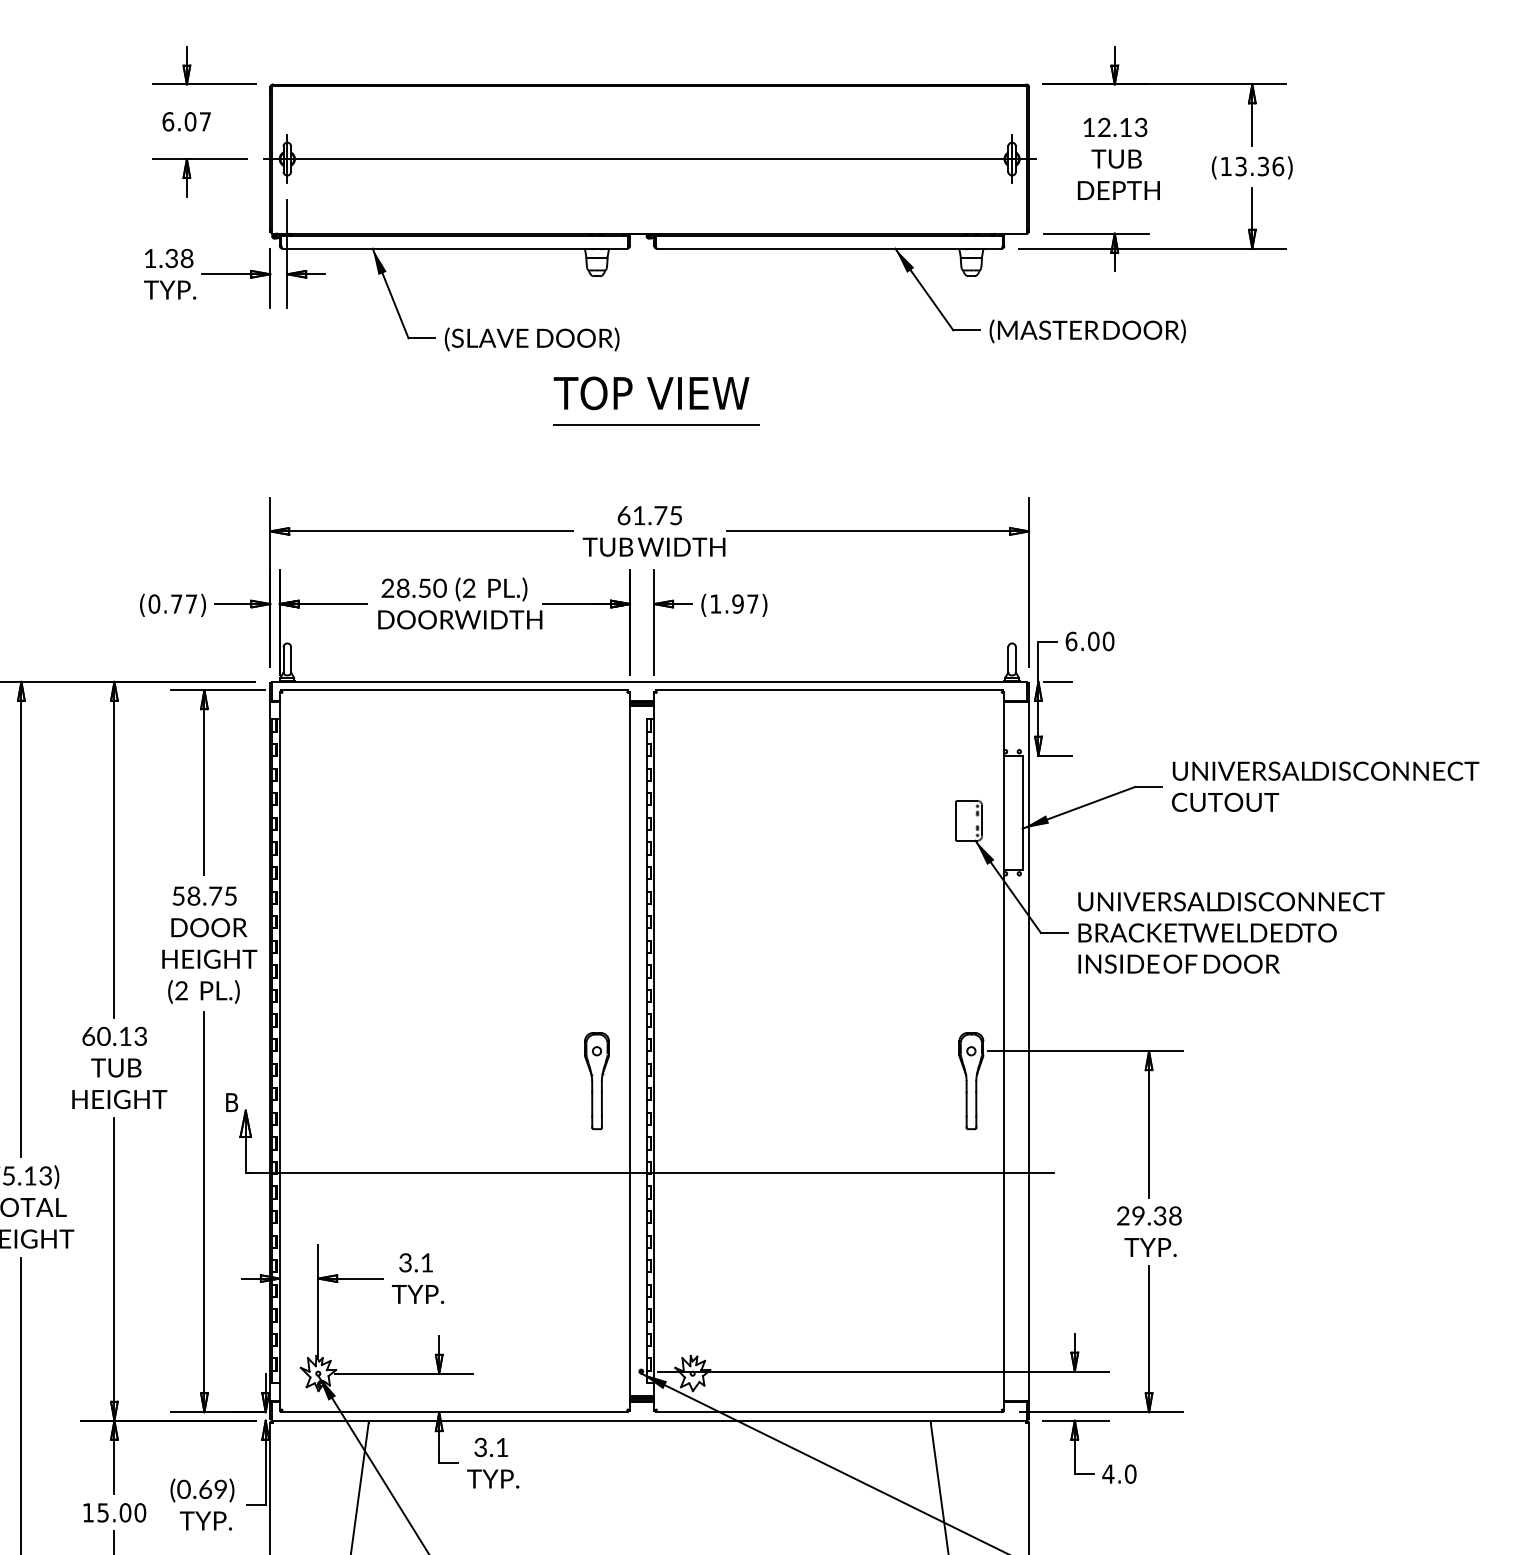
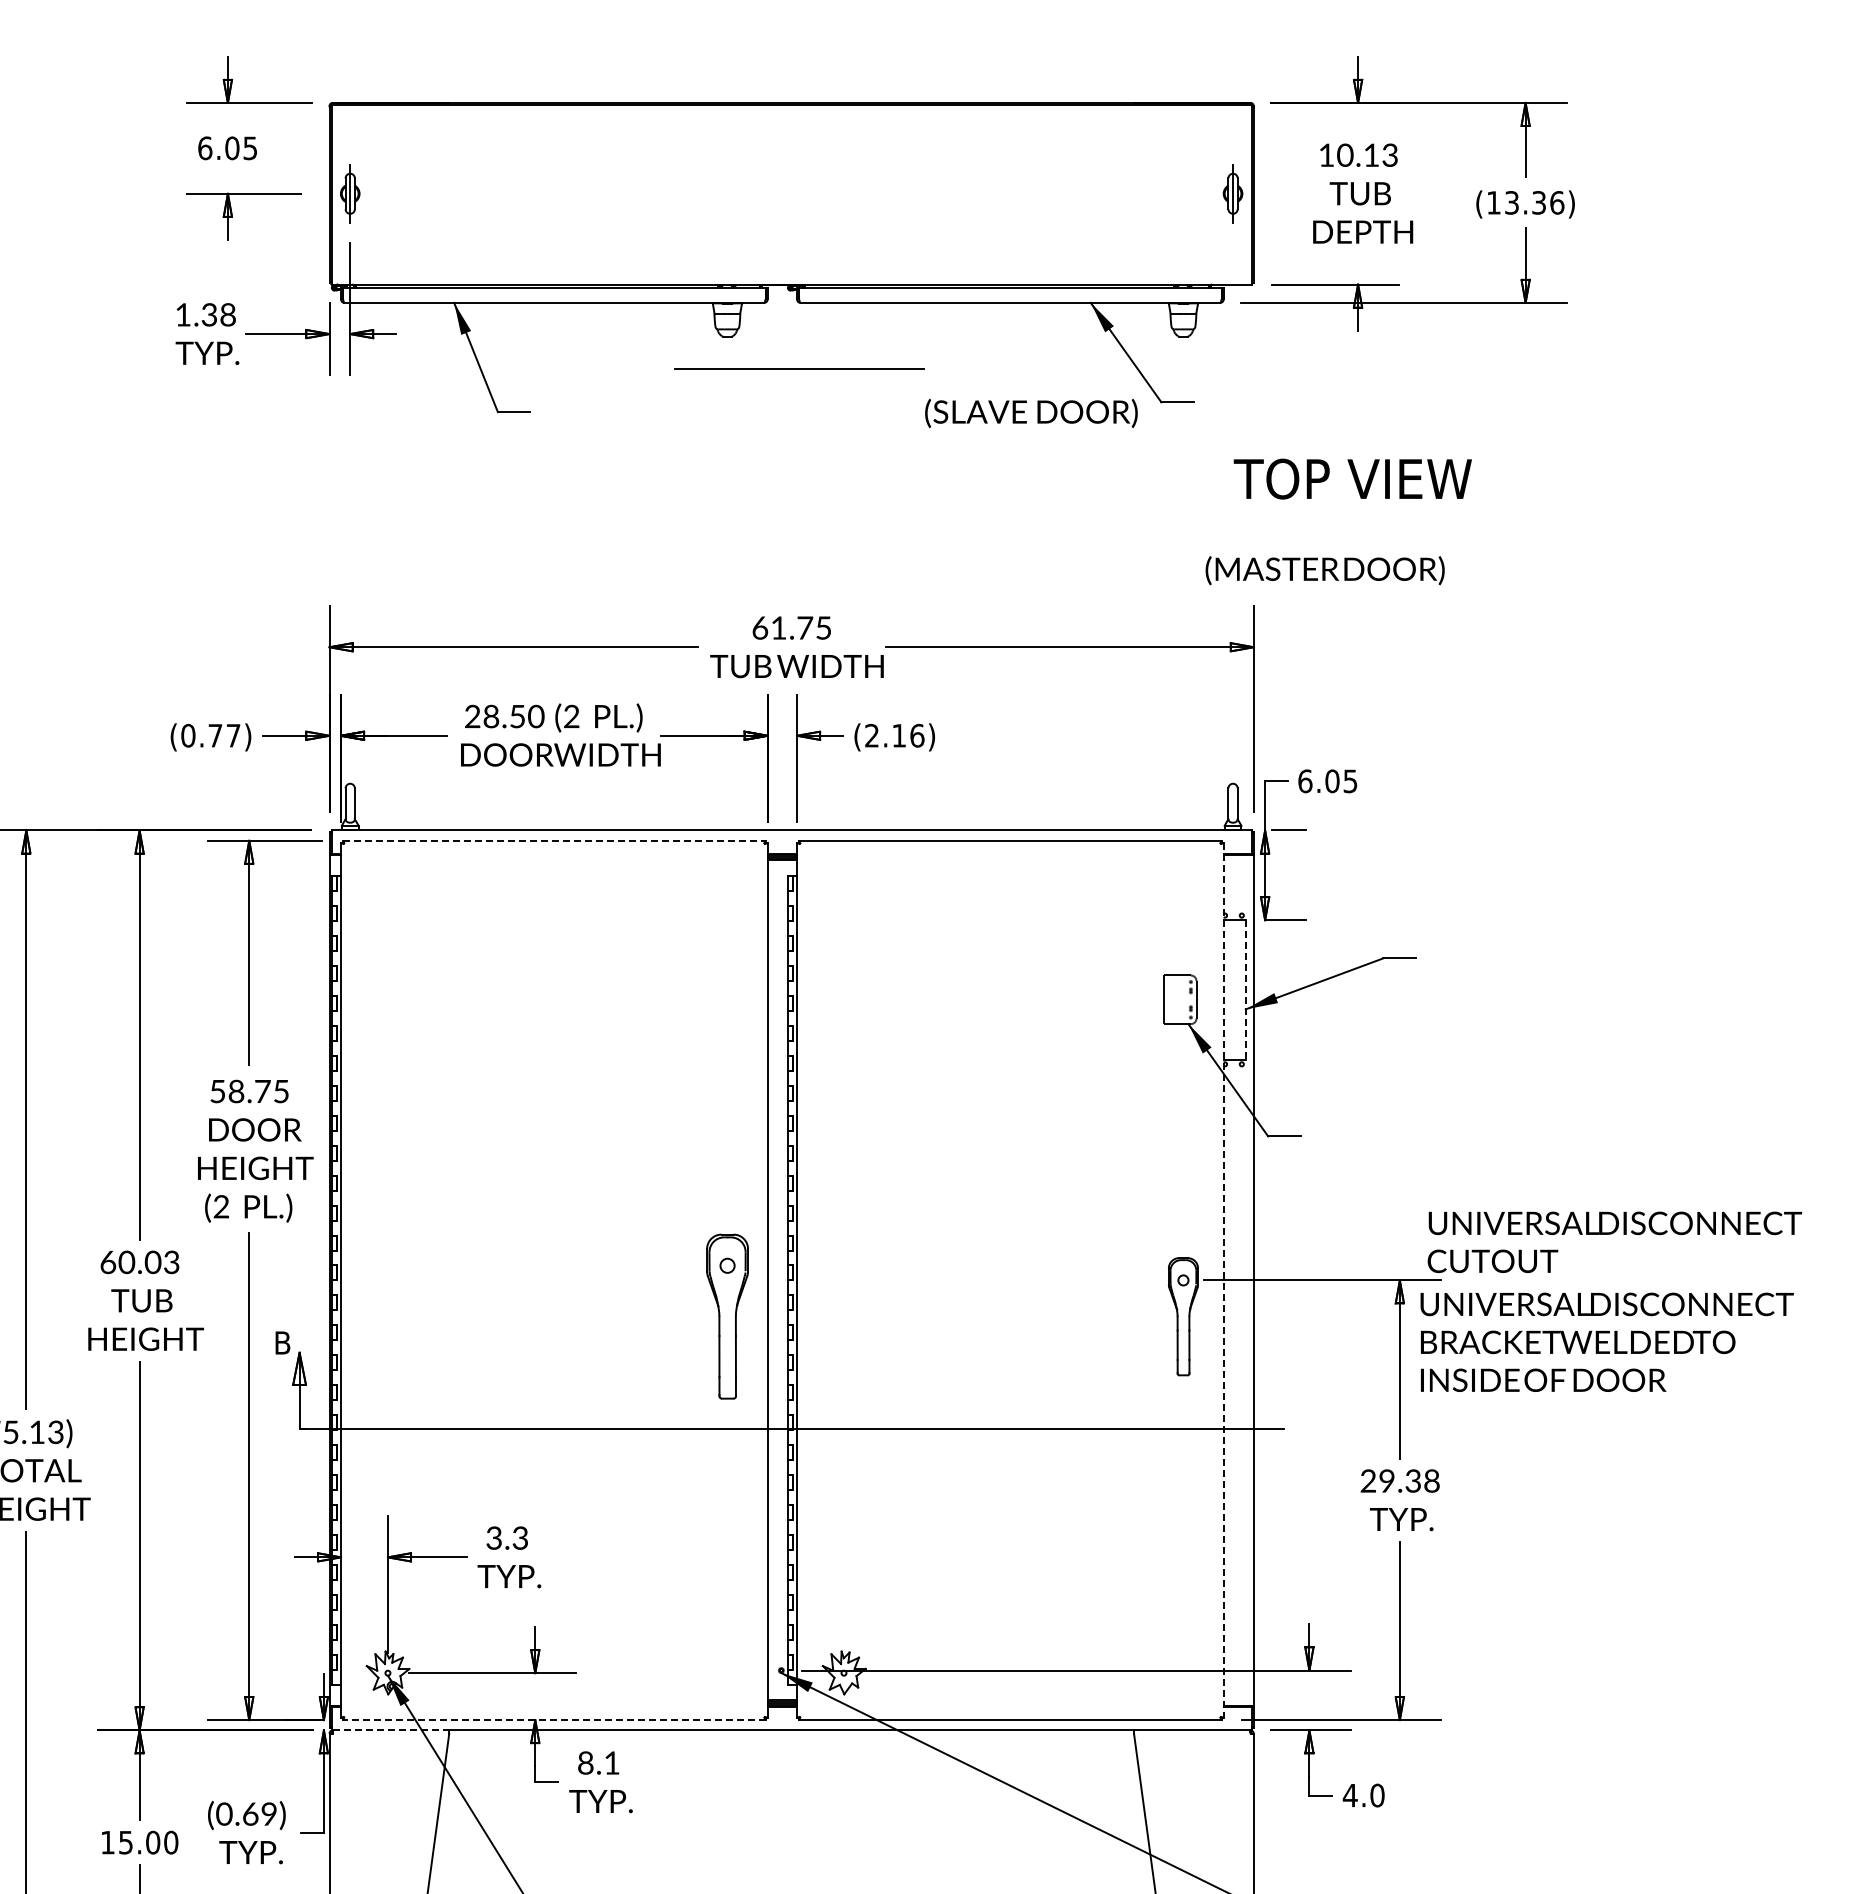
text: (205, 121) -> (250, 148), 6.07 -> 6.05
text: (1104, 127) -> (1345, 155), 12.13 -> 10.13
line: (649, 158) -> (791, 193), removed
text: (1087, 331) -> (1324, 570), moved
text: (532, 338) -> (1031, 412), moved
text: (651, 392) -> (1352, 478), moved
line: (656, 424) -> (799, 368), moved
text: (734, 603) -> (894, 735), (1.97) -> (2.16)
text: (1108, 641) -> (1350, 781), 6.00 -> 6.05
line: (455, 690) -> (554, 840), solid -> dashed
text: (1325, 786) -> (1614, 1242), moved
line: (1022, 812) -> (1245, 989), solid -> dashed
text: (1230, 932) -> (1606, 1341), moved
text: (124, 1036) -> (152, 1262), 60.13 -> 60.03
line: (1004, 1051) -> (1223, 1280), solid -> dashed
part: (596, 1080) -> (726, 1316), size x1.4
text: (426, 1262) -> (519, 1537), 3.1 -> 3.3
line: (454, 1412) -> (553, 1720), solid -> dashed
line: (321, 1420) -> (391, 1730), solid -> dashed
text: (480, 1447) -> (585, 1763), 3.1 -> 8.1

